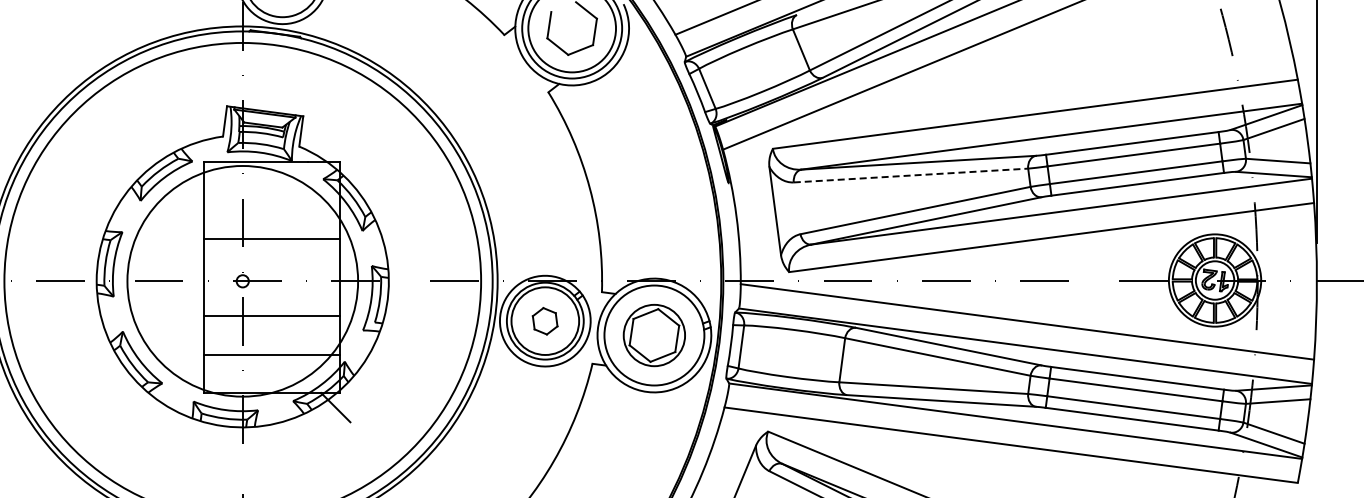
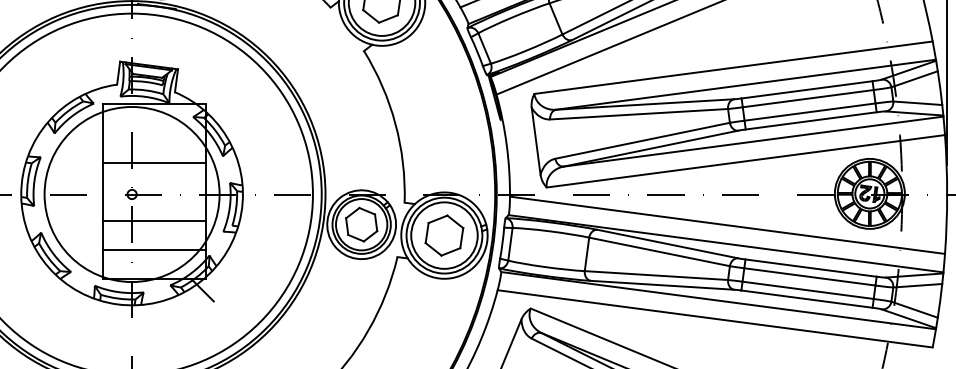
line: (911, 175) -> (639, 114), dashed -> solid
part: (544, 321) -> (361, 224), size x1.67
circle: (654, 335) -> (444, 235), size x1.43

